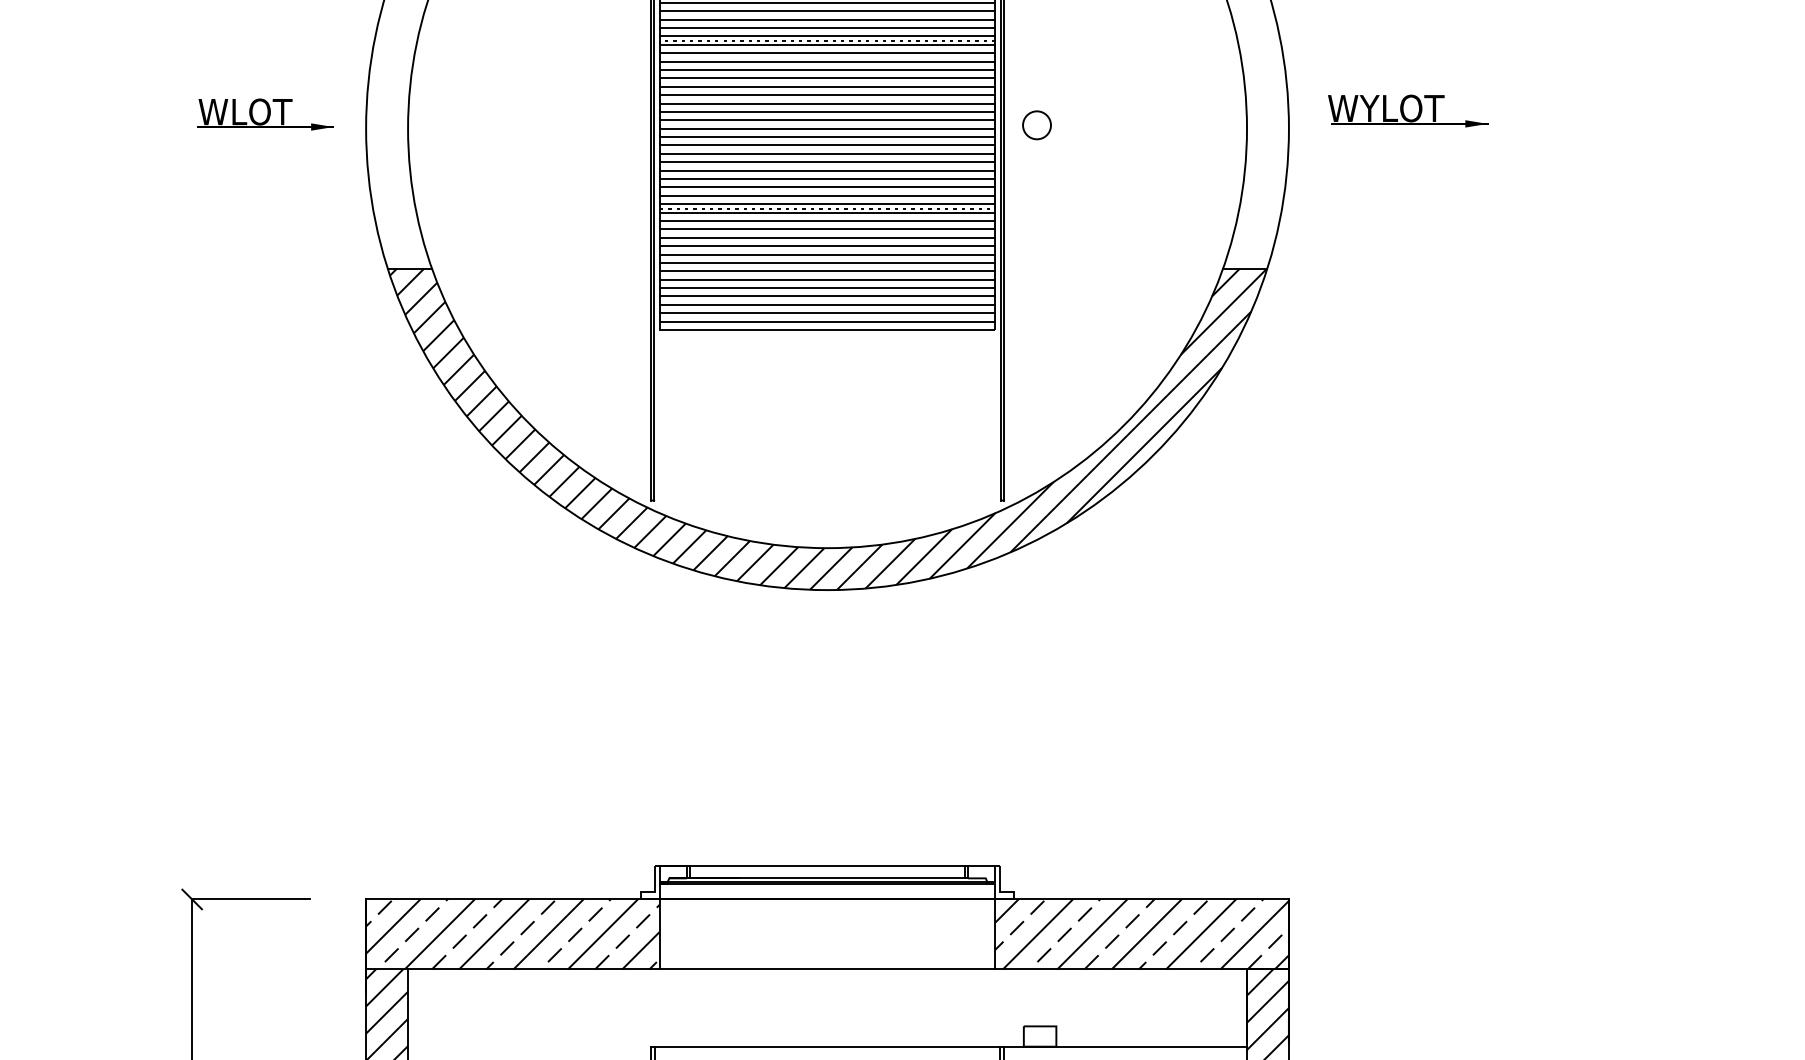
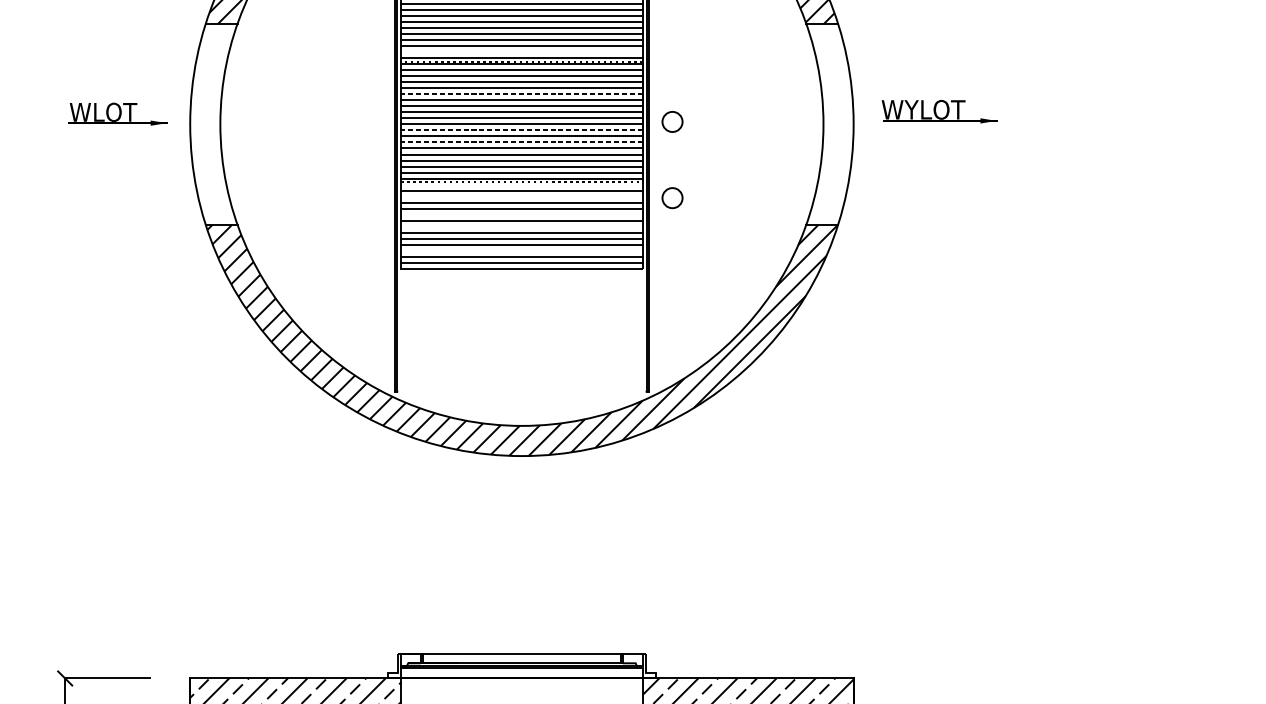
line: (827, 28) -> (521, 52), removed
line: (827, 86) -> (521, 94), solid -> dashed
line: (827, 137) -> (521, 130), solid -> dashed
line: (827, 153) -> (521, 142), solid -> dashed
line: (827, 212) -> (521, 184), removed
line: (827, 229) -> (521, 196), removed
circle: (1036, 231) -> (672, 198), added
line: (827, 254) -> (521, 214), removed
line: (827, 271) -> (521, 227), removed
line: (827, 304) -> (521, 250), removed

